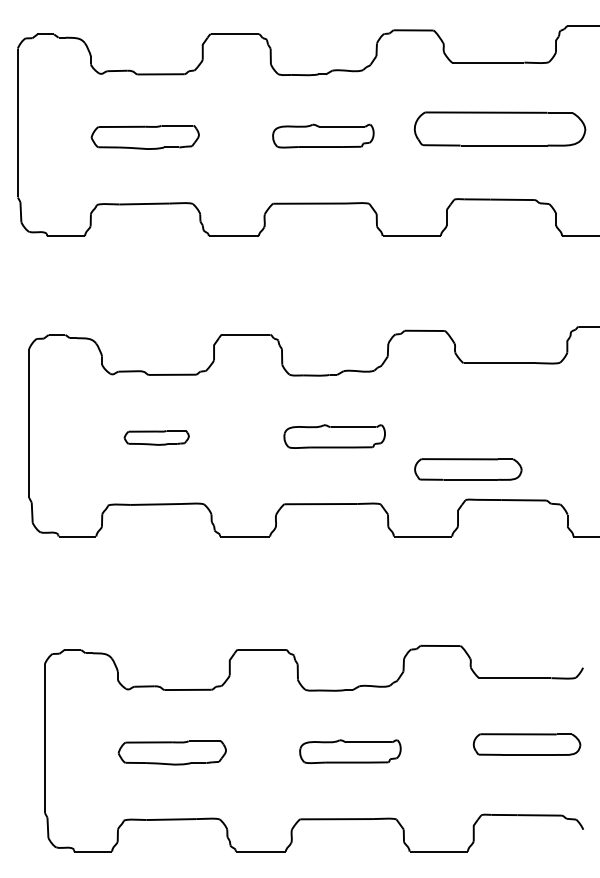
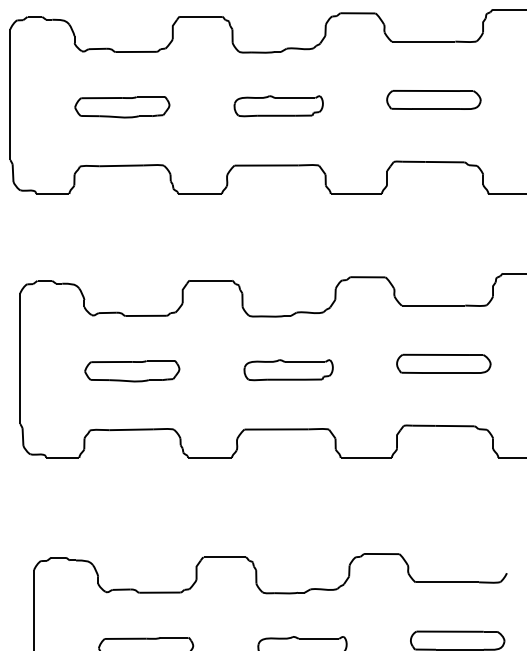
part: (499, 128) -> (433, 99), size x0.62
part: (156, 437) -> (132, 370), size x1.67
part: (468, 469) -> (443, 363), moved

